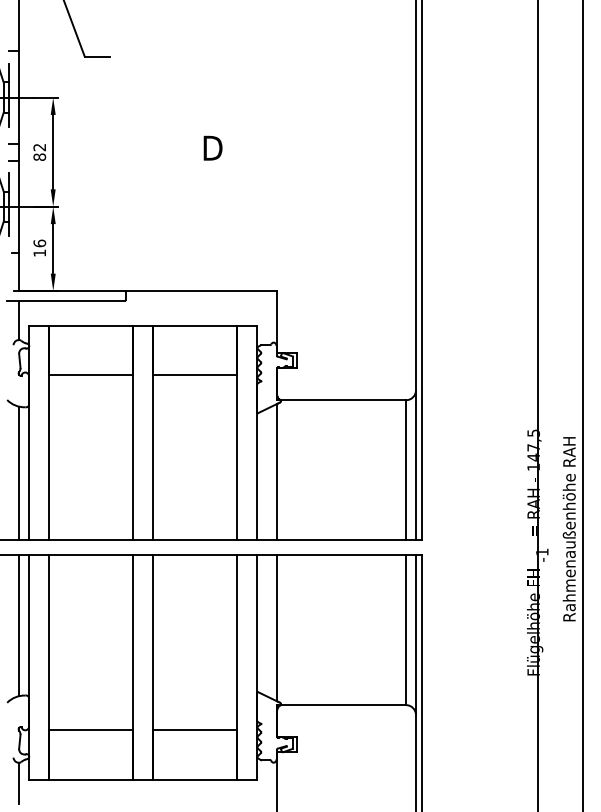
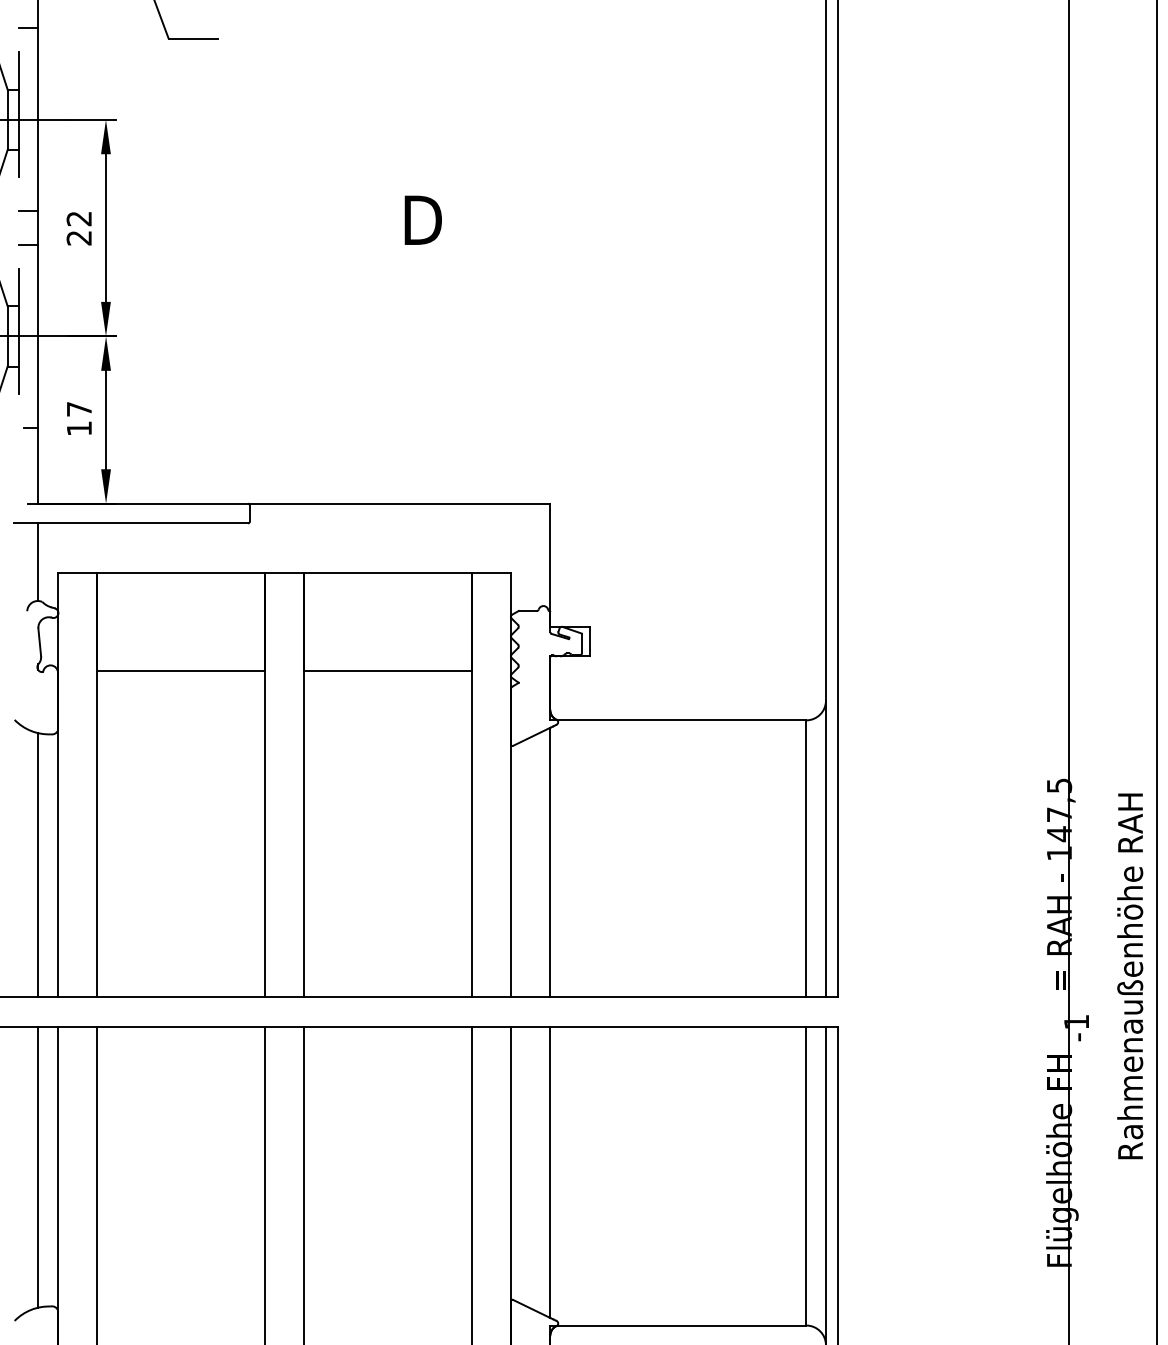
text: (39, 156) -> (78, 236), 82 -> 22
text: (39, 243) -> (78, 409), 16 -> 17

